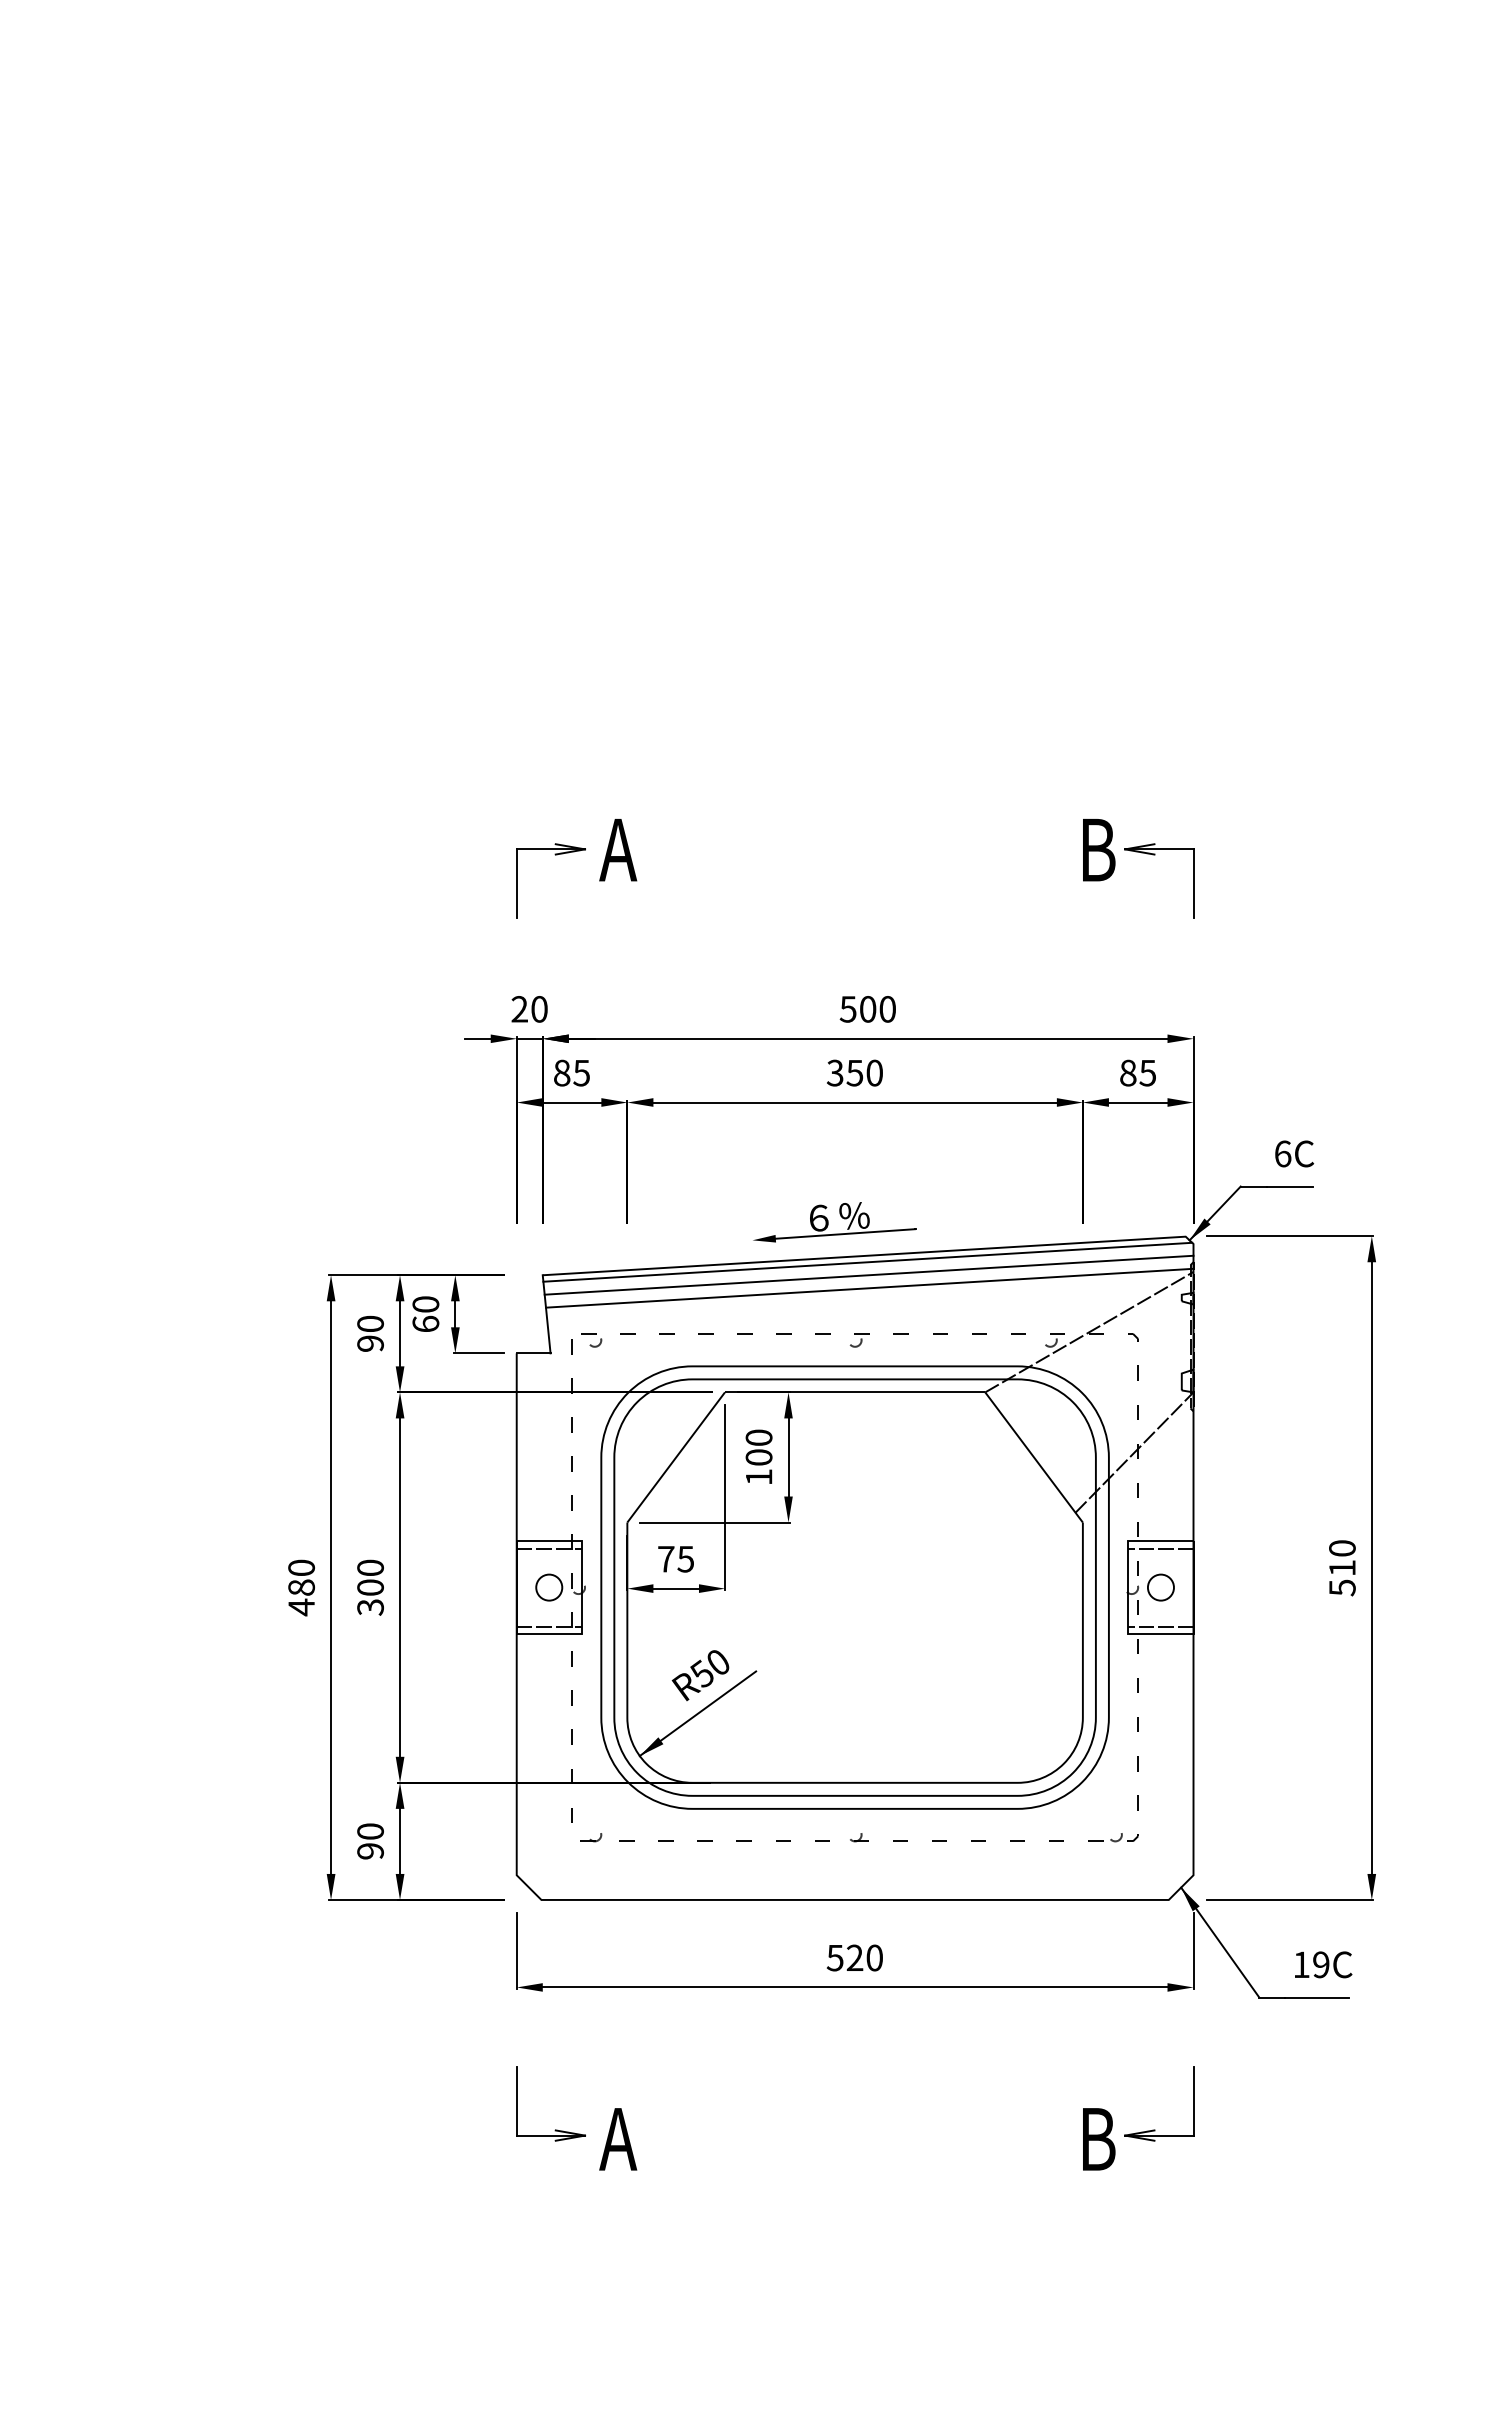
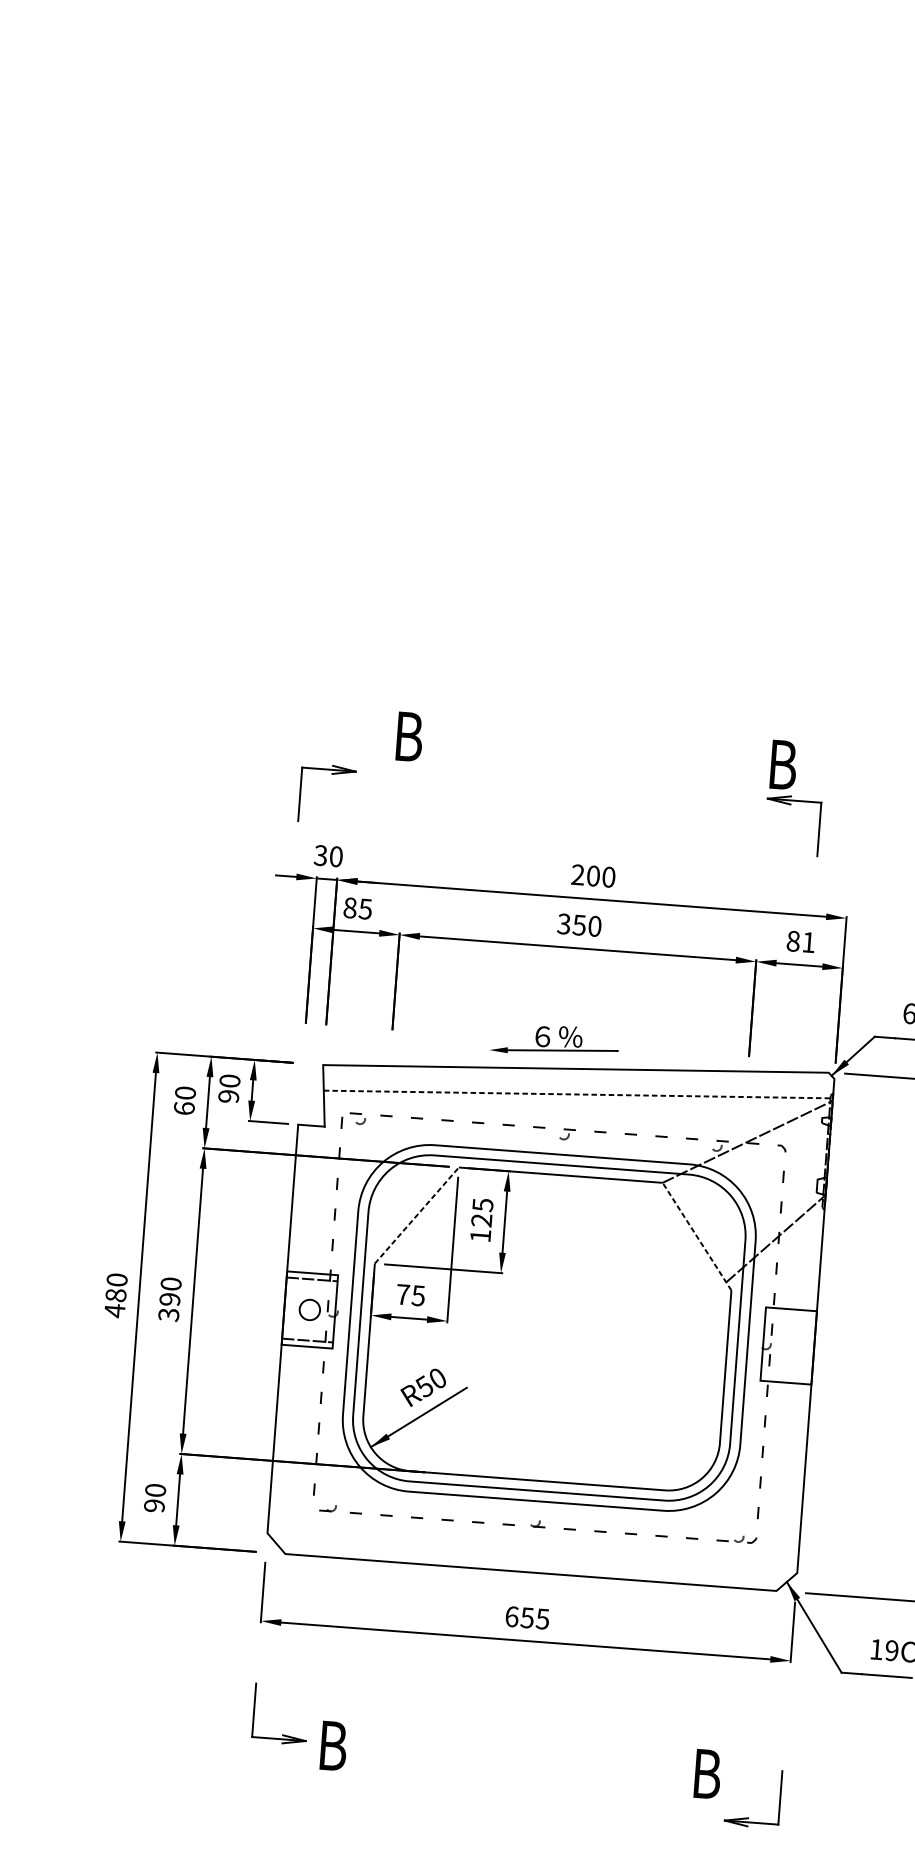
text: (618, 849) -> (407, 736), A -> B
part: (555, 855) -> (332, 774), moved
part: (1155, 855) -> (791, 805), moved
text: (519, 1009) -> (320, 855), 20 -> 30
text: (847, 1009) -> (577, 875), 500 -> 200
text: (1147, 1073) -> (808, 942), 85 -> 81
line: (867, 1261) -> (578, 1073), removed
line: (868, 1274) -> (578, 1083), removed
line: (870, 1288) -> (578, 1094), solid -> dashed
text: (425, 1323) -> (228, 1095), 60 -> 90
text: (370, 1343) -> (184, 1108), 90 -> 60
text: (758, 1447) -> (481, 1212), 100 -> 125
line: (676, 1457) -> (417, 1215), solid -> dashed
line: (1033, 1457) -> (696, 1236), solid -> dashed
line: (1160, 1548) -> (790, 1315), removed
text: (370, 1587) -> (169, 1299), 300 -> 390
circle: (1160, 1587) -> (788, 1345), removed
line: (1160, 1626) -> (786, 1376), removed
text: (854, 1957) -> (527, 1617), 520 -> 655
part: (1155, 2129) -> (748, 1817), moved
text: (618, 2139) -> (331, 1746), A -> B

